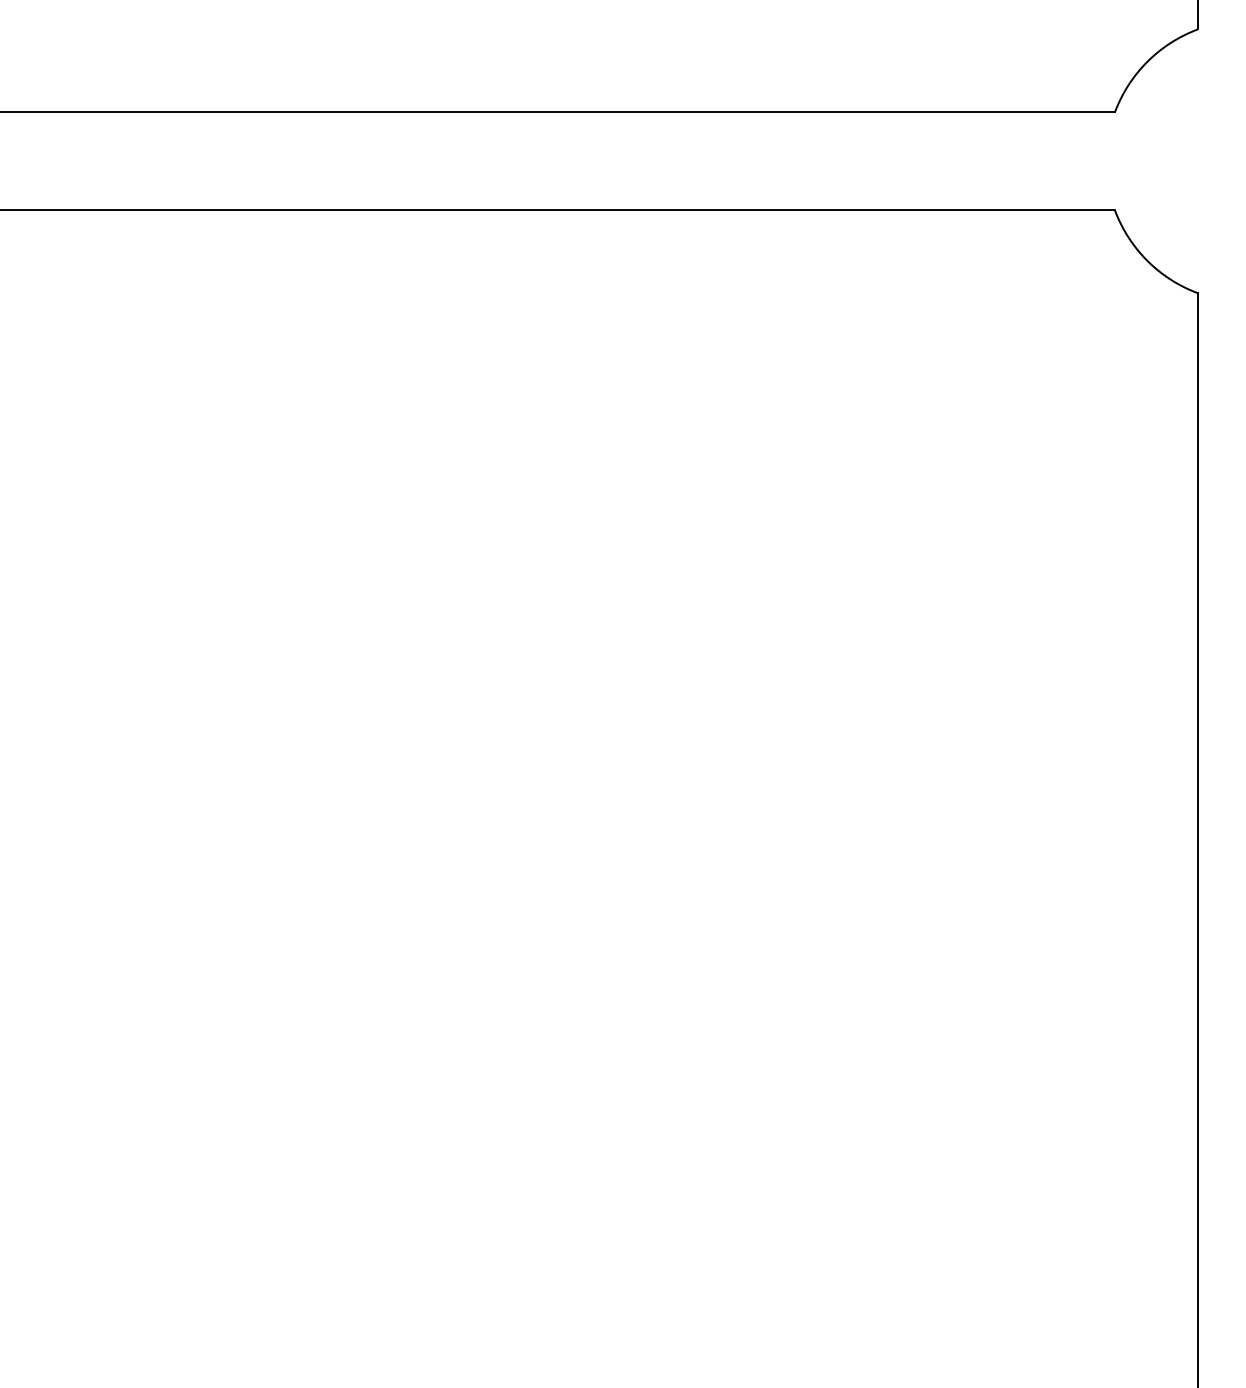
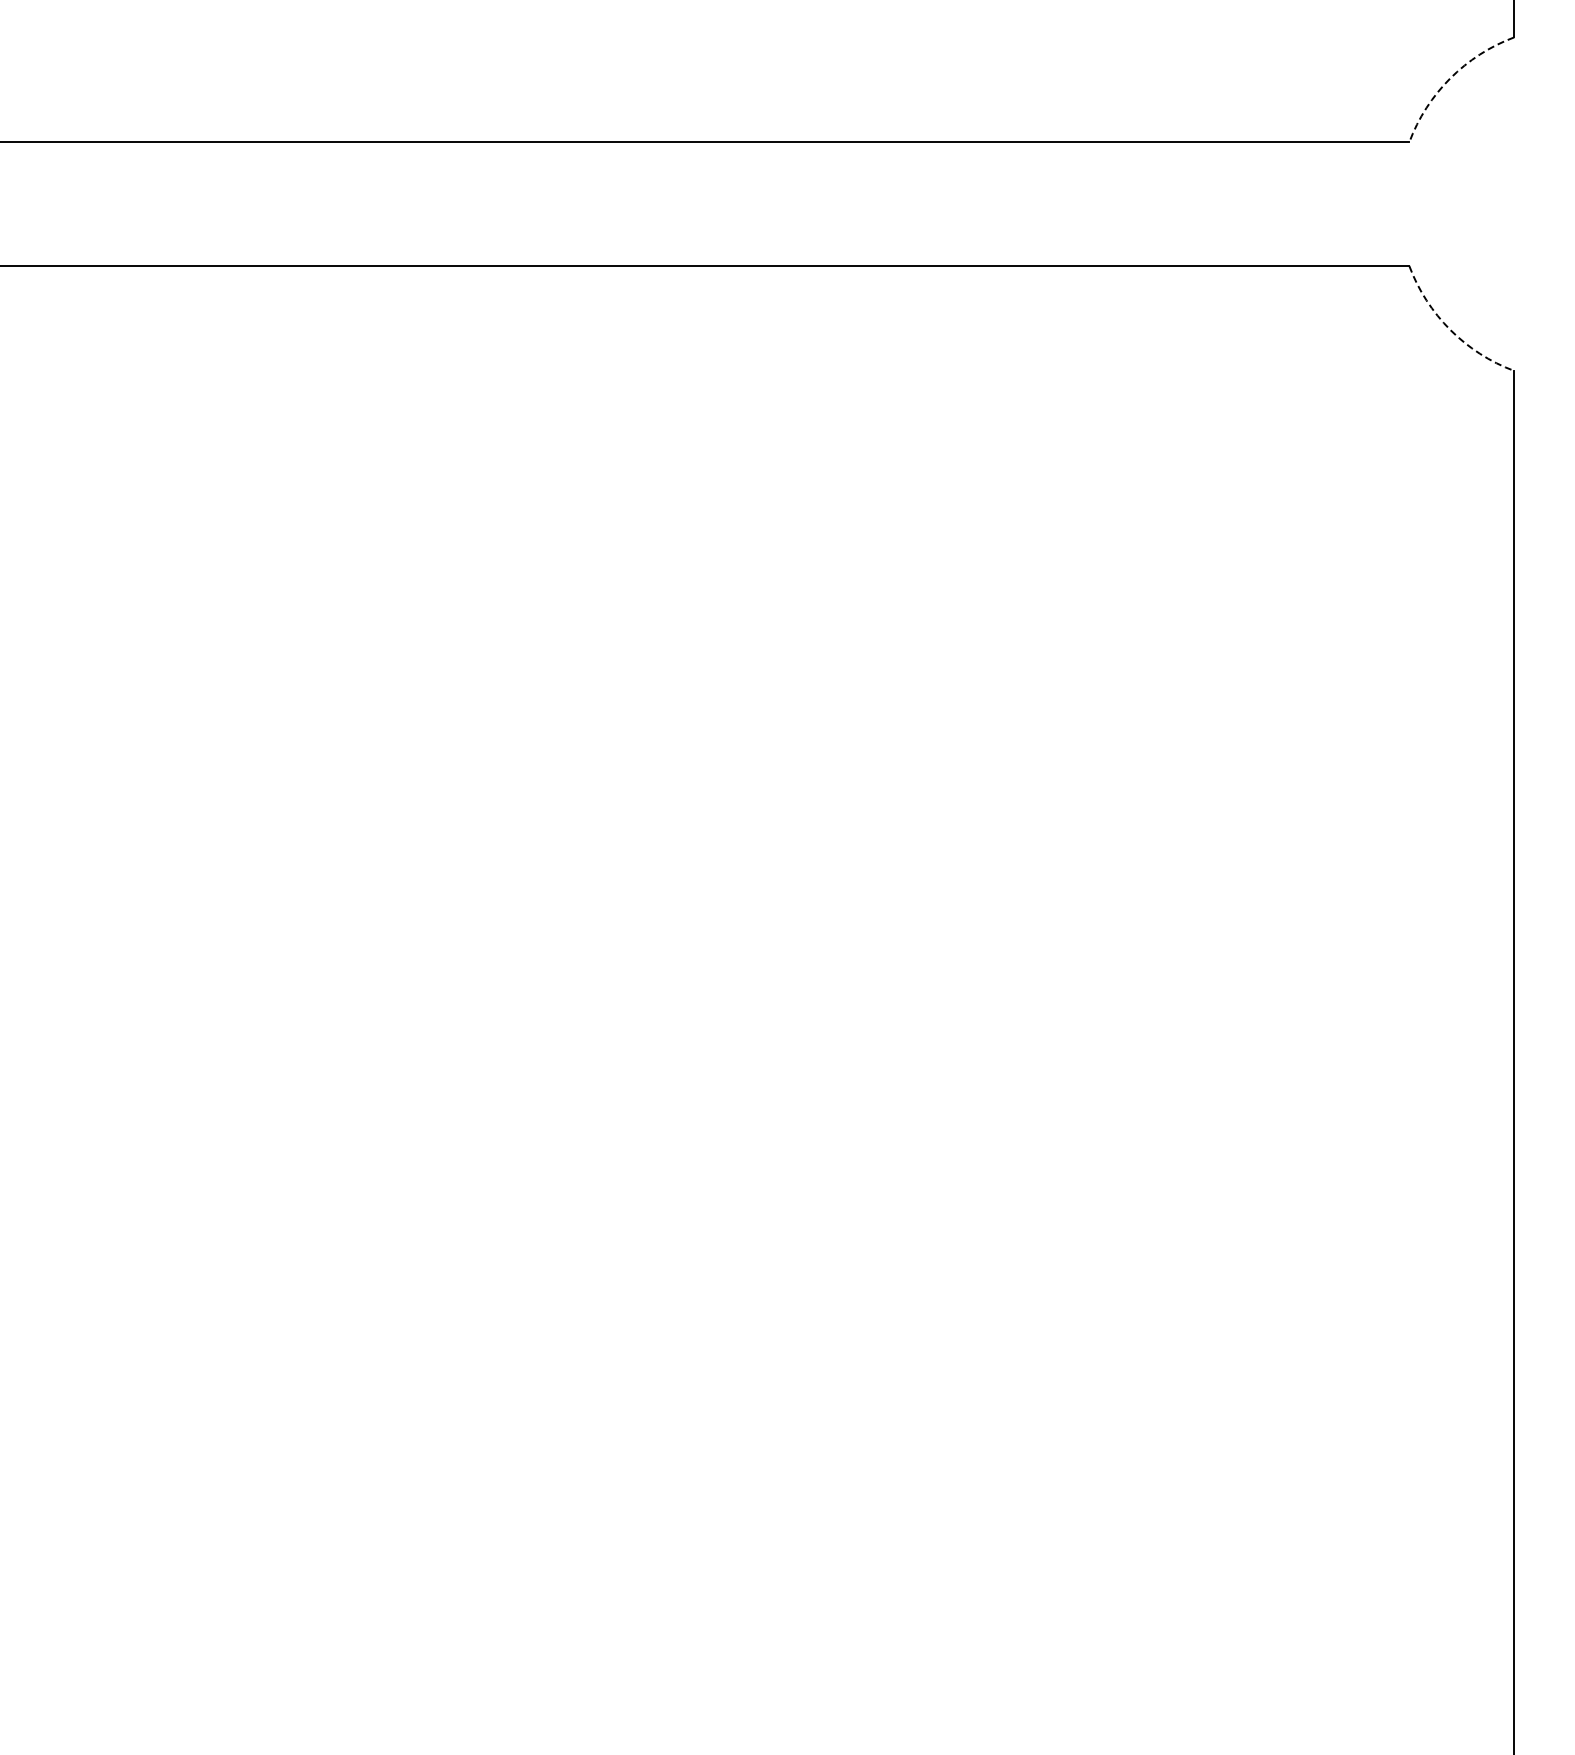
arc: (1147, 61) -> (1450, 78), solid -> dashed
arc: (1147, 260) -> (1450, 329), solid -> dashed

